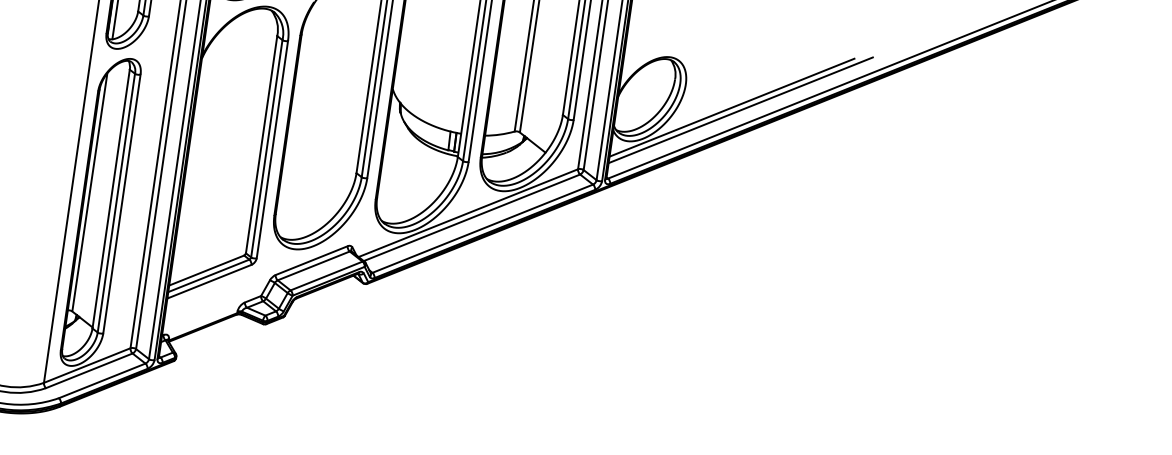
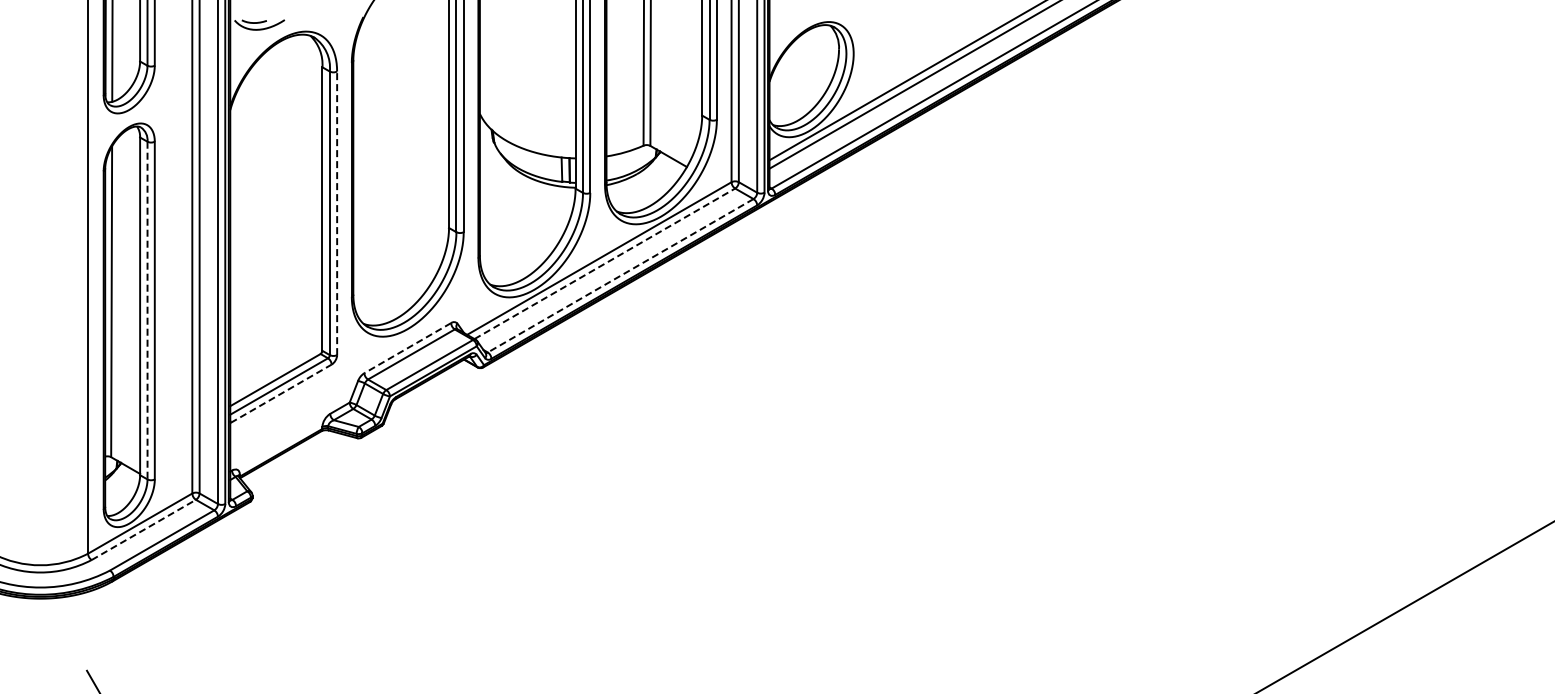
line: (272, 149) -> (337, 213), solid -> dashed
line: (116, 203) -> (147, 310), solid -> dashed
line: (471, 217) -> (604, 263), solid -> dashed
line: (482, 229) -> (620, 276), solid -> dashed
line: (311, 260) -> (407, 348), solid -> dashed
line: (209, 281) -> (281, 393), solid -> dashed
line: (89, 370) -> (144, 529), solid -> dashed

